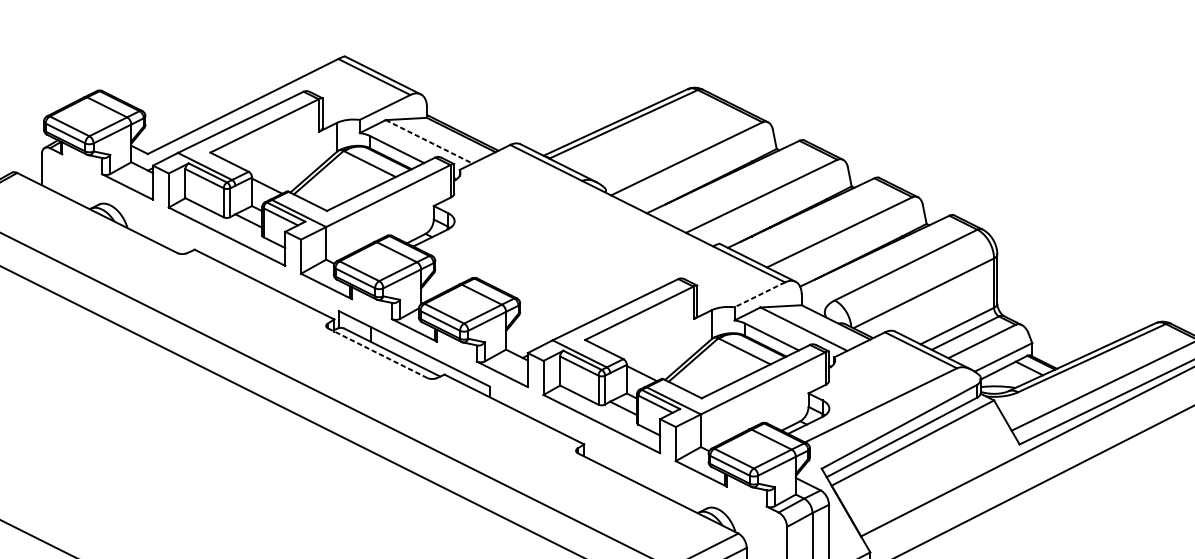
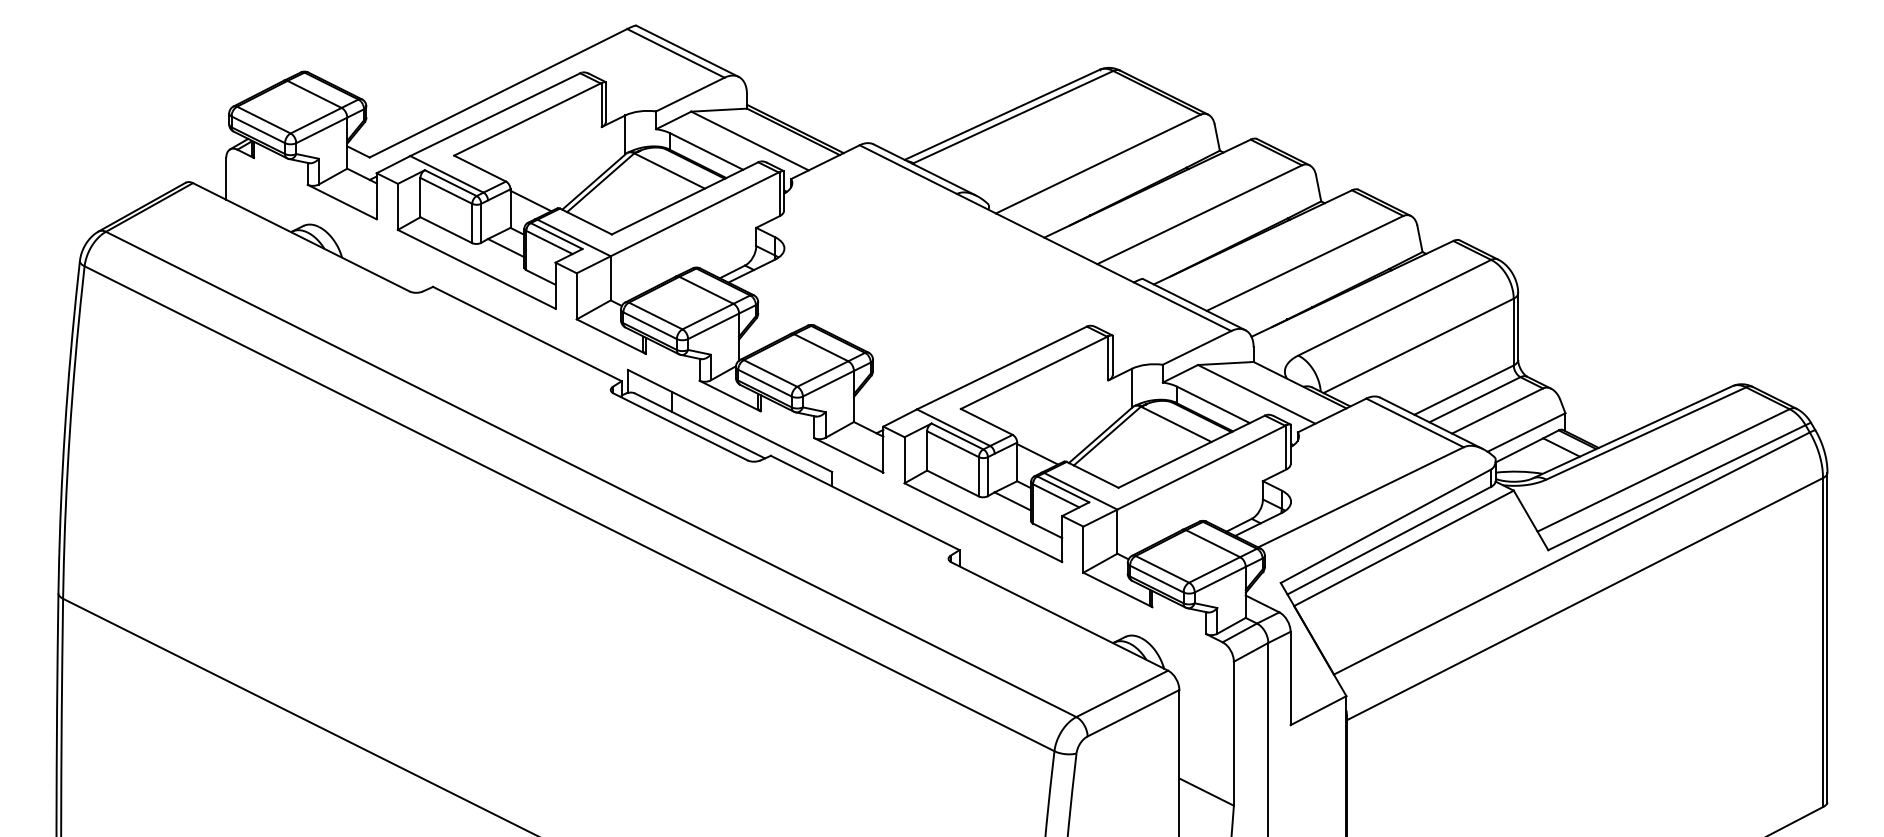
line: (429, 142) -> (750, 141), dashed -> solid
line: (759, 295) -> (1196, 348), dashed -> solid
line: (377, 352) -> (680, 426), dashed -> solid

